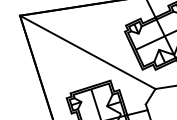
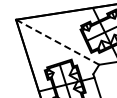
line: (89, 52) -> (58, 42), solid -> dashed

